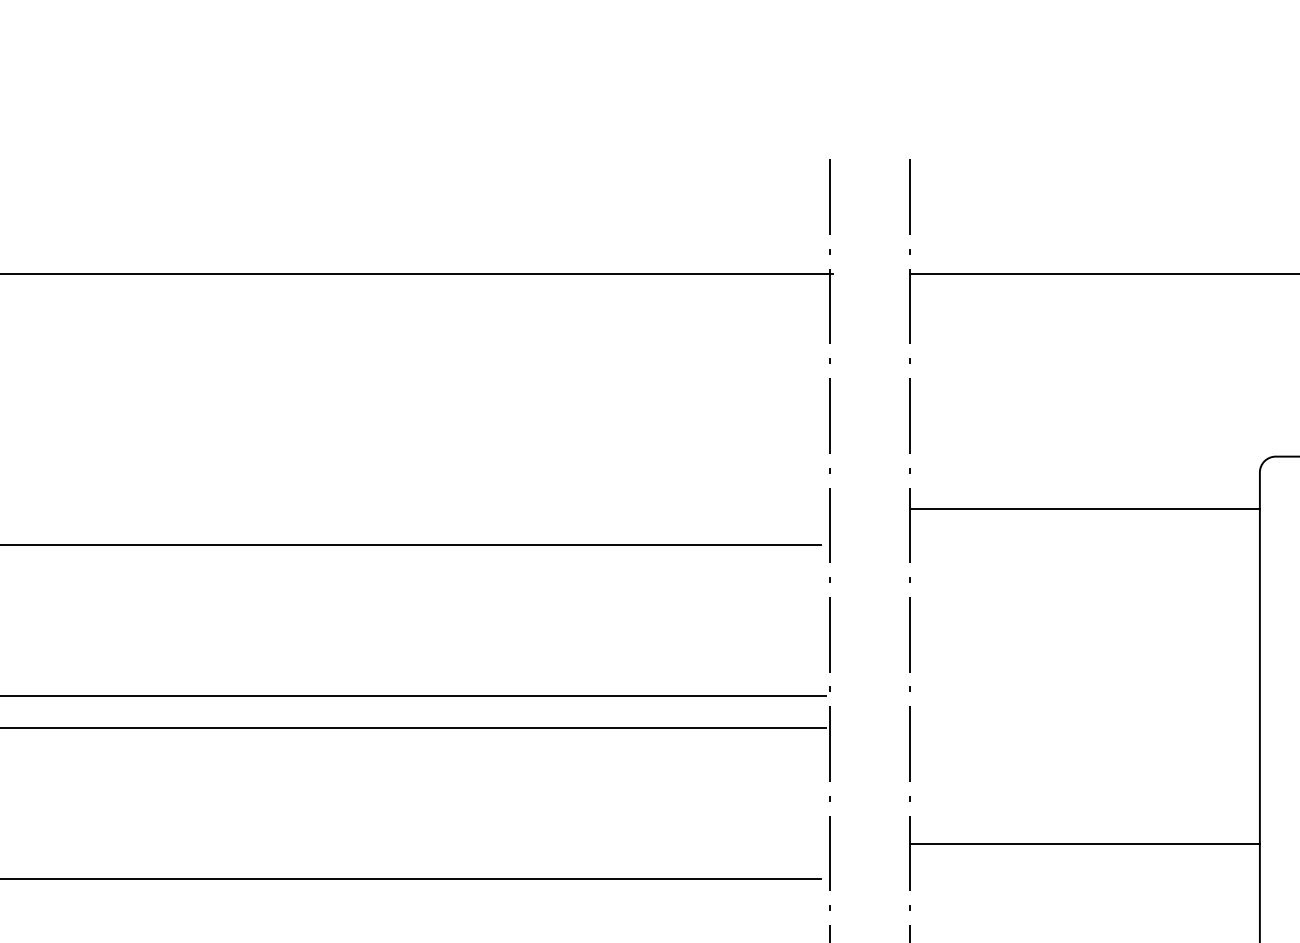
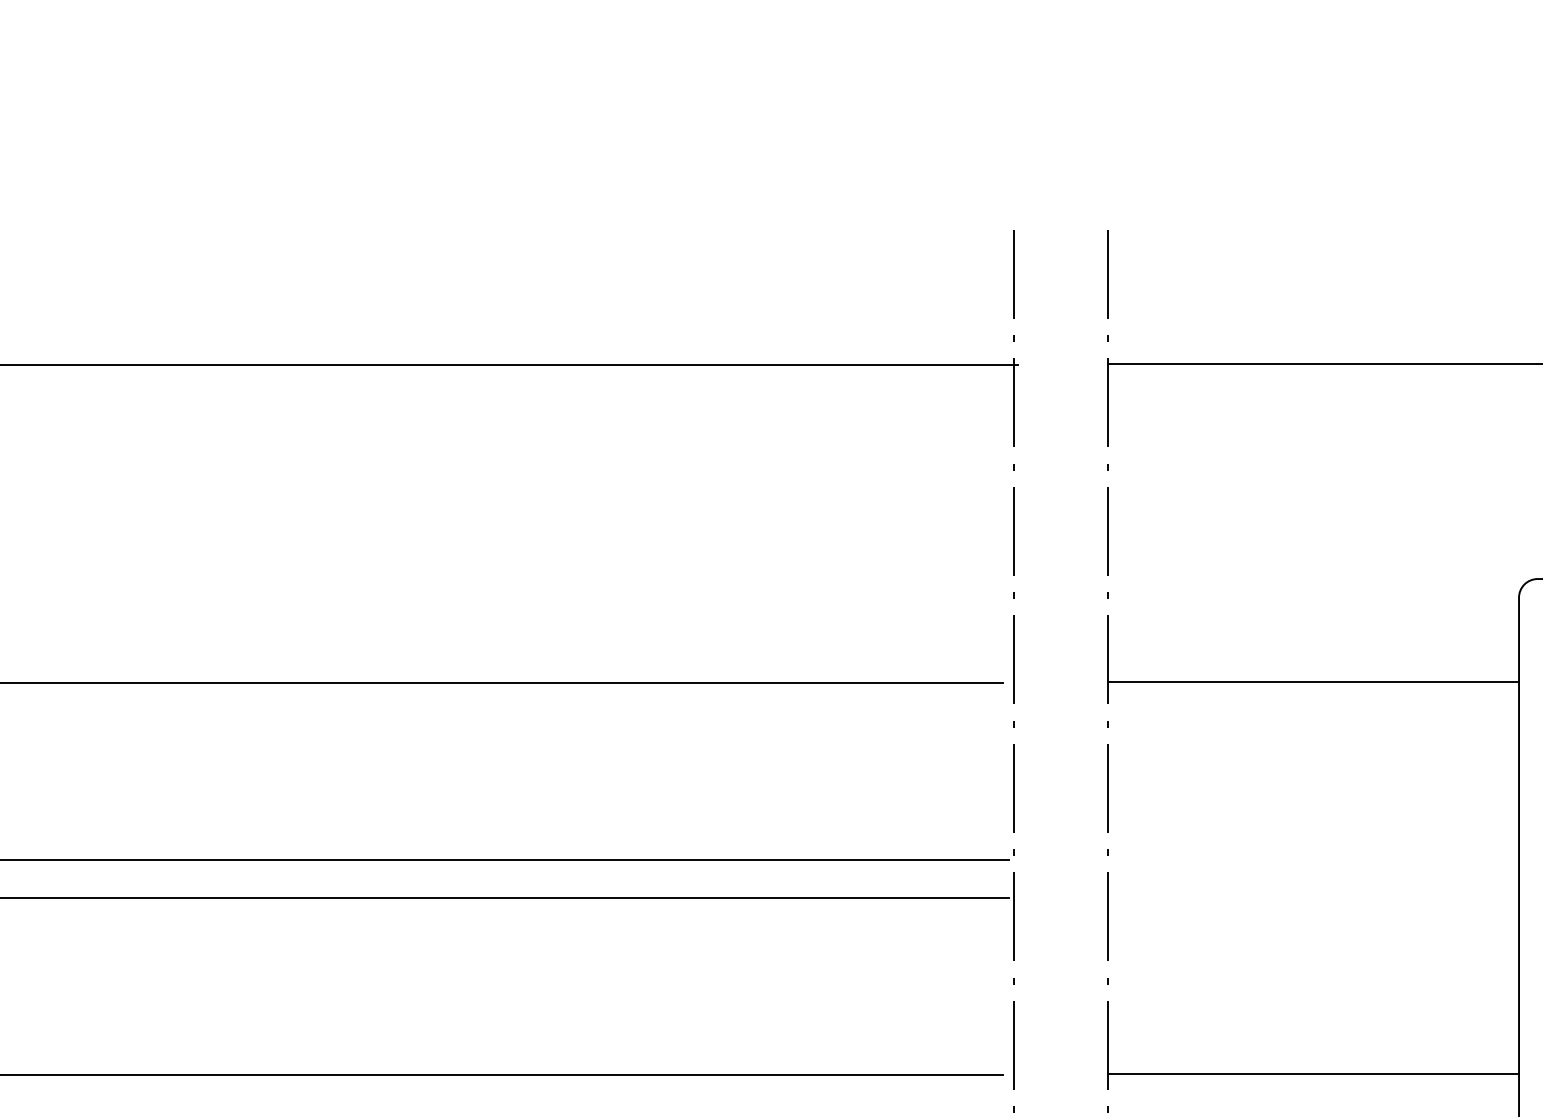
line: (1084, 508) -> (1313, 681), moved
line: (1084, 844) -> (1313, 1074), moved

